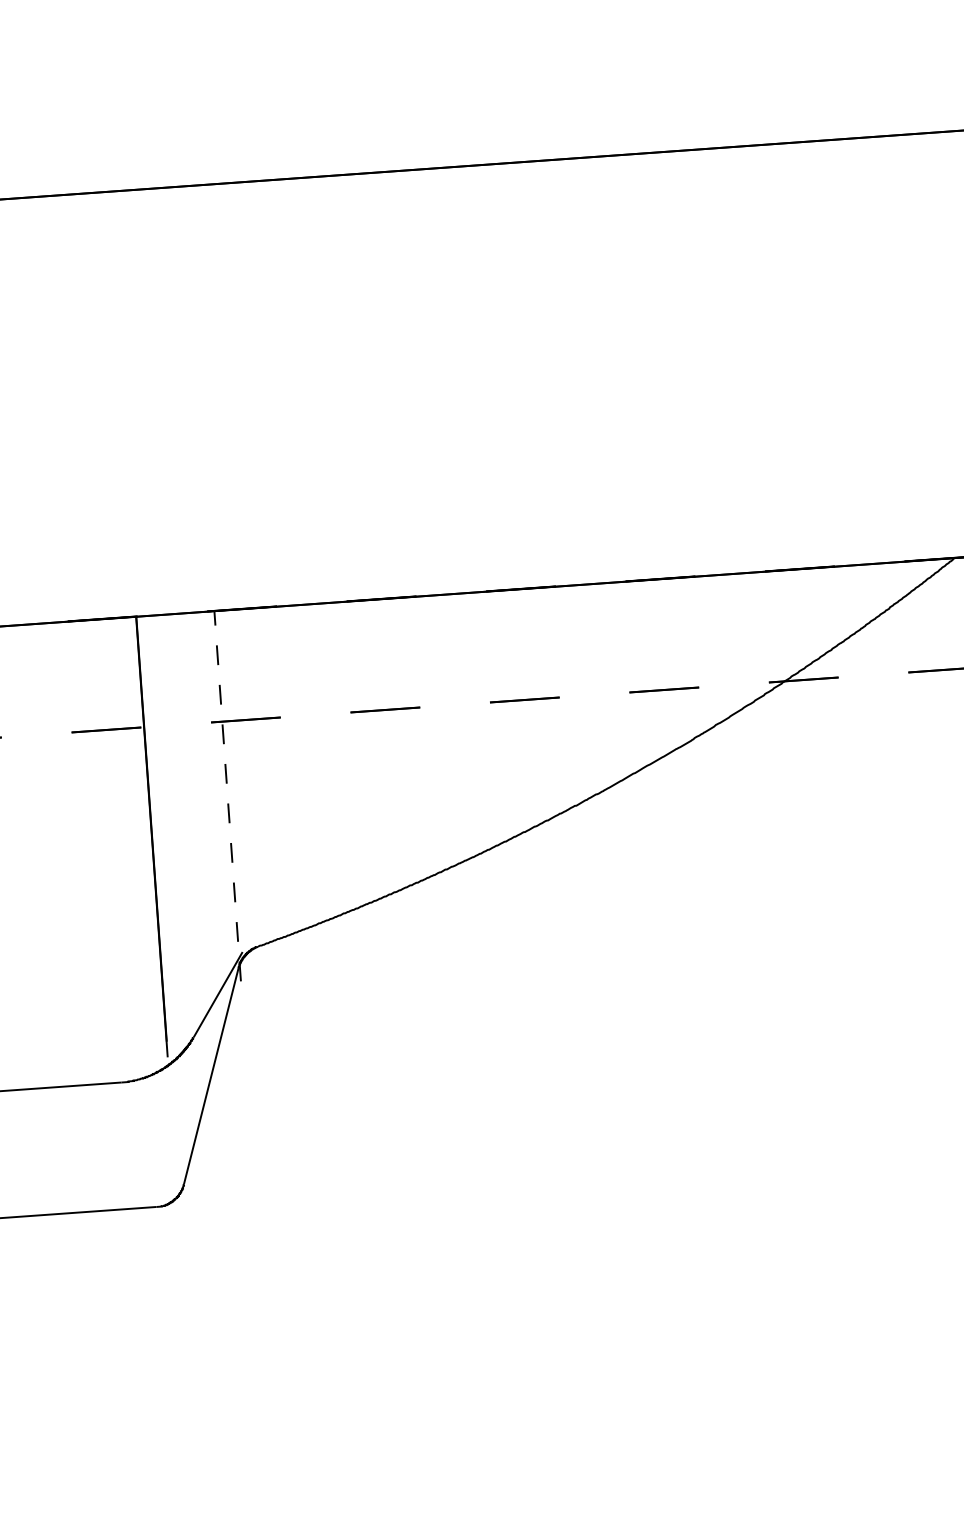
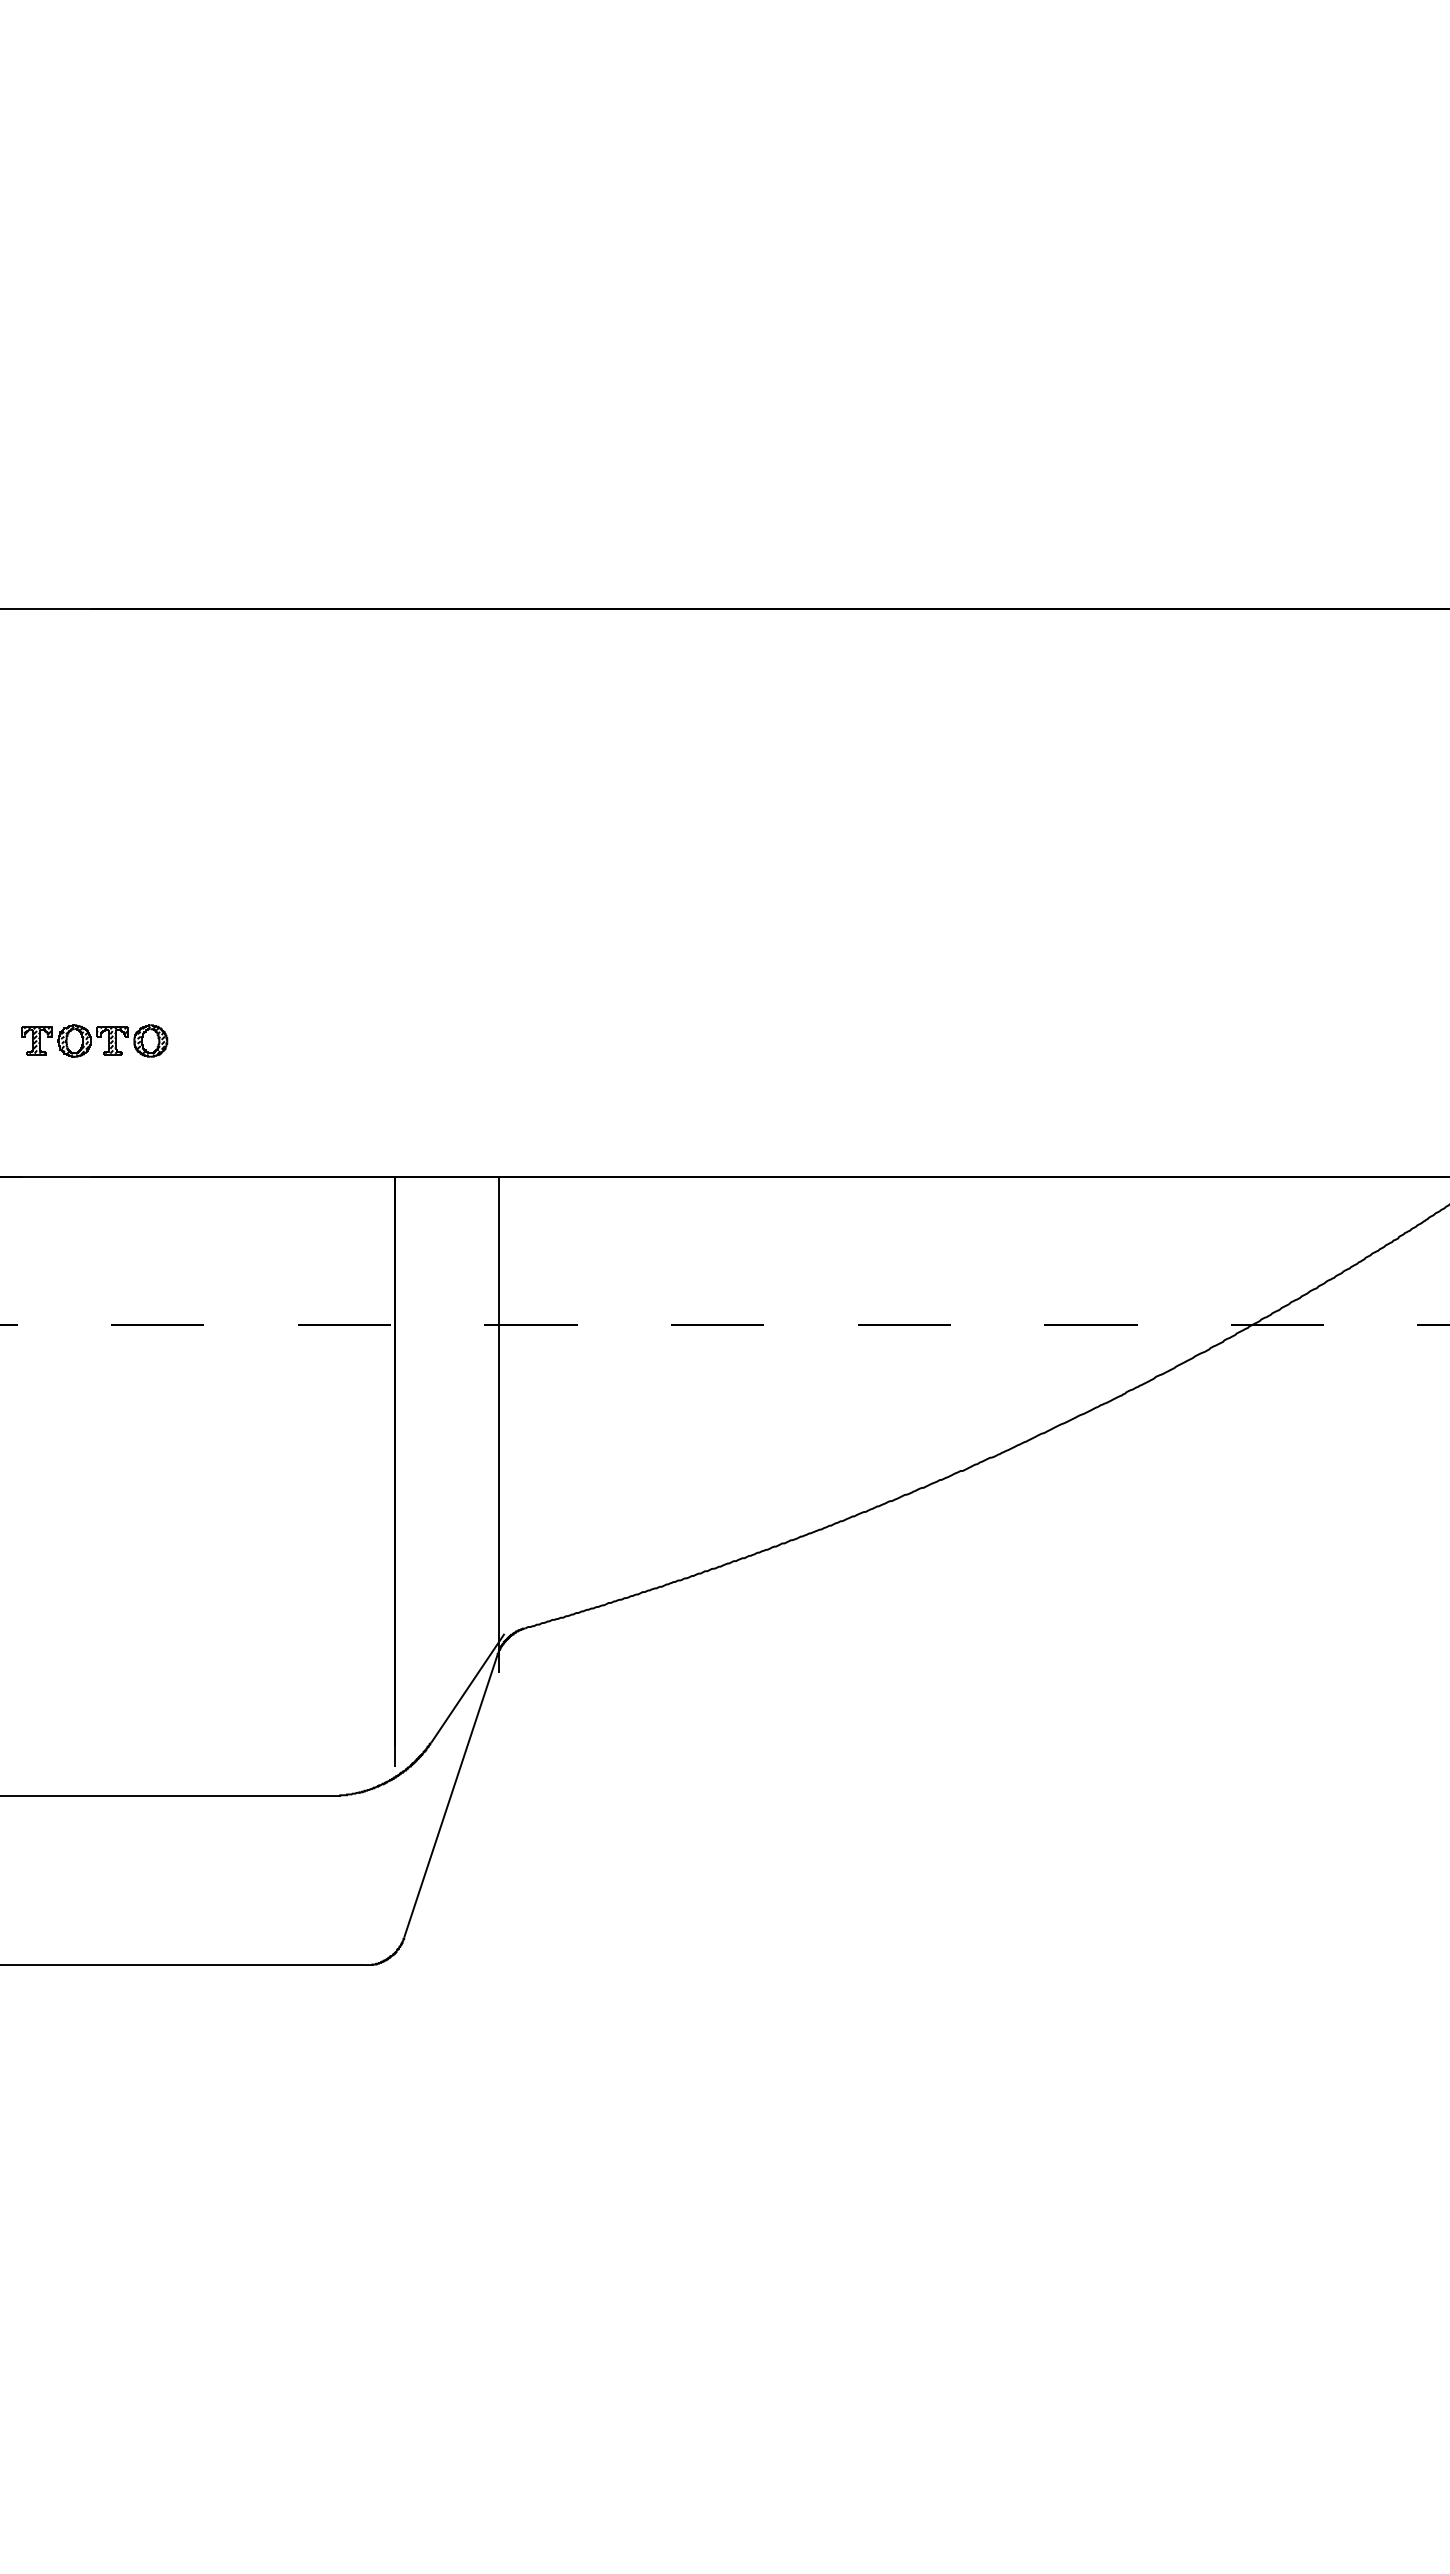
line: (227, 796) -> (499, 1425), dashed -> solid

